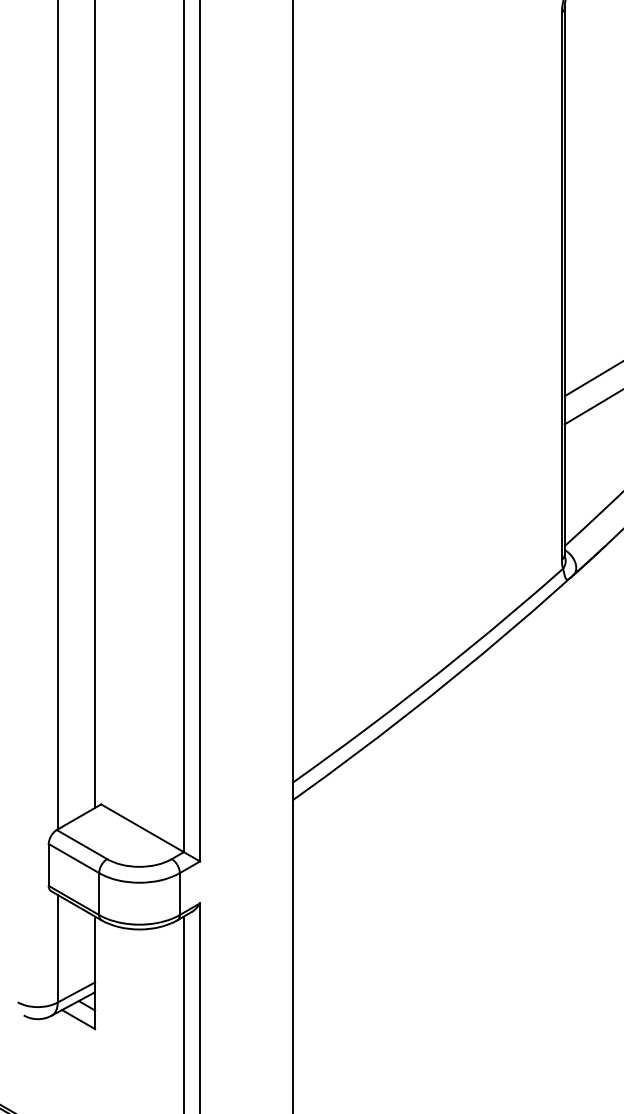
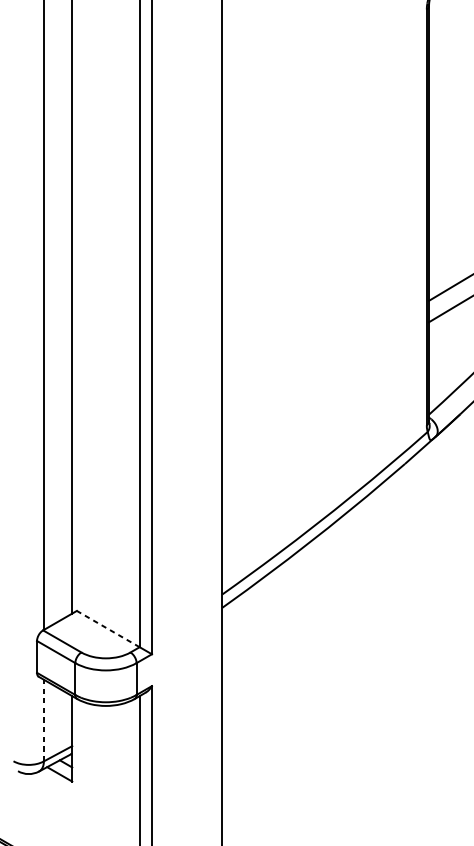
line: (142, 828) -> (108, 629), solid -> dashed
line: (57, 948) -> (43, 720), solid -> dashed

